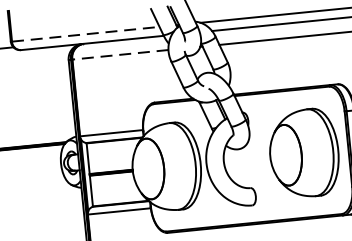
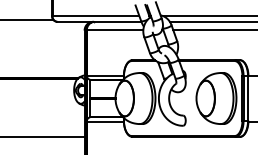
line: (86, 34) -> (96, 16), dashed -> solid
line: (119, 55) -> (114, 30), dashed -> solid

